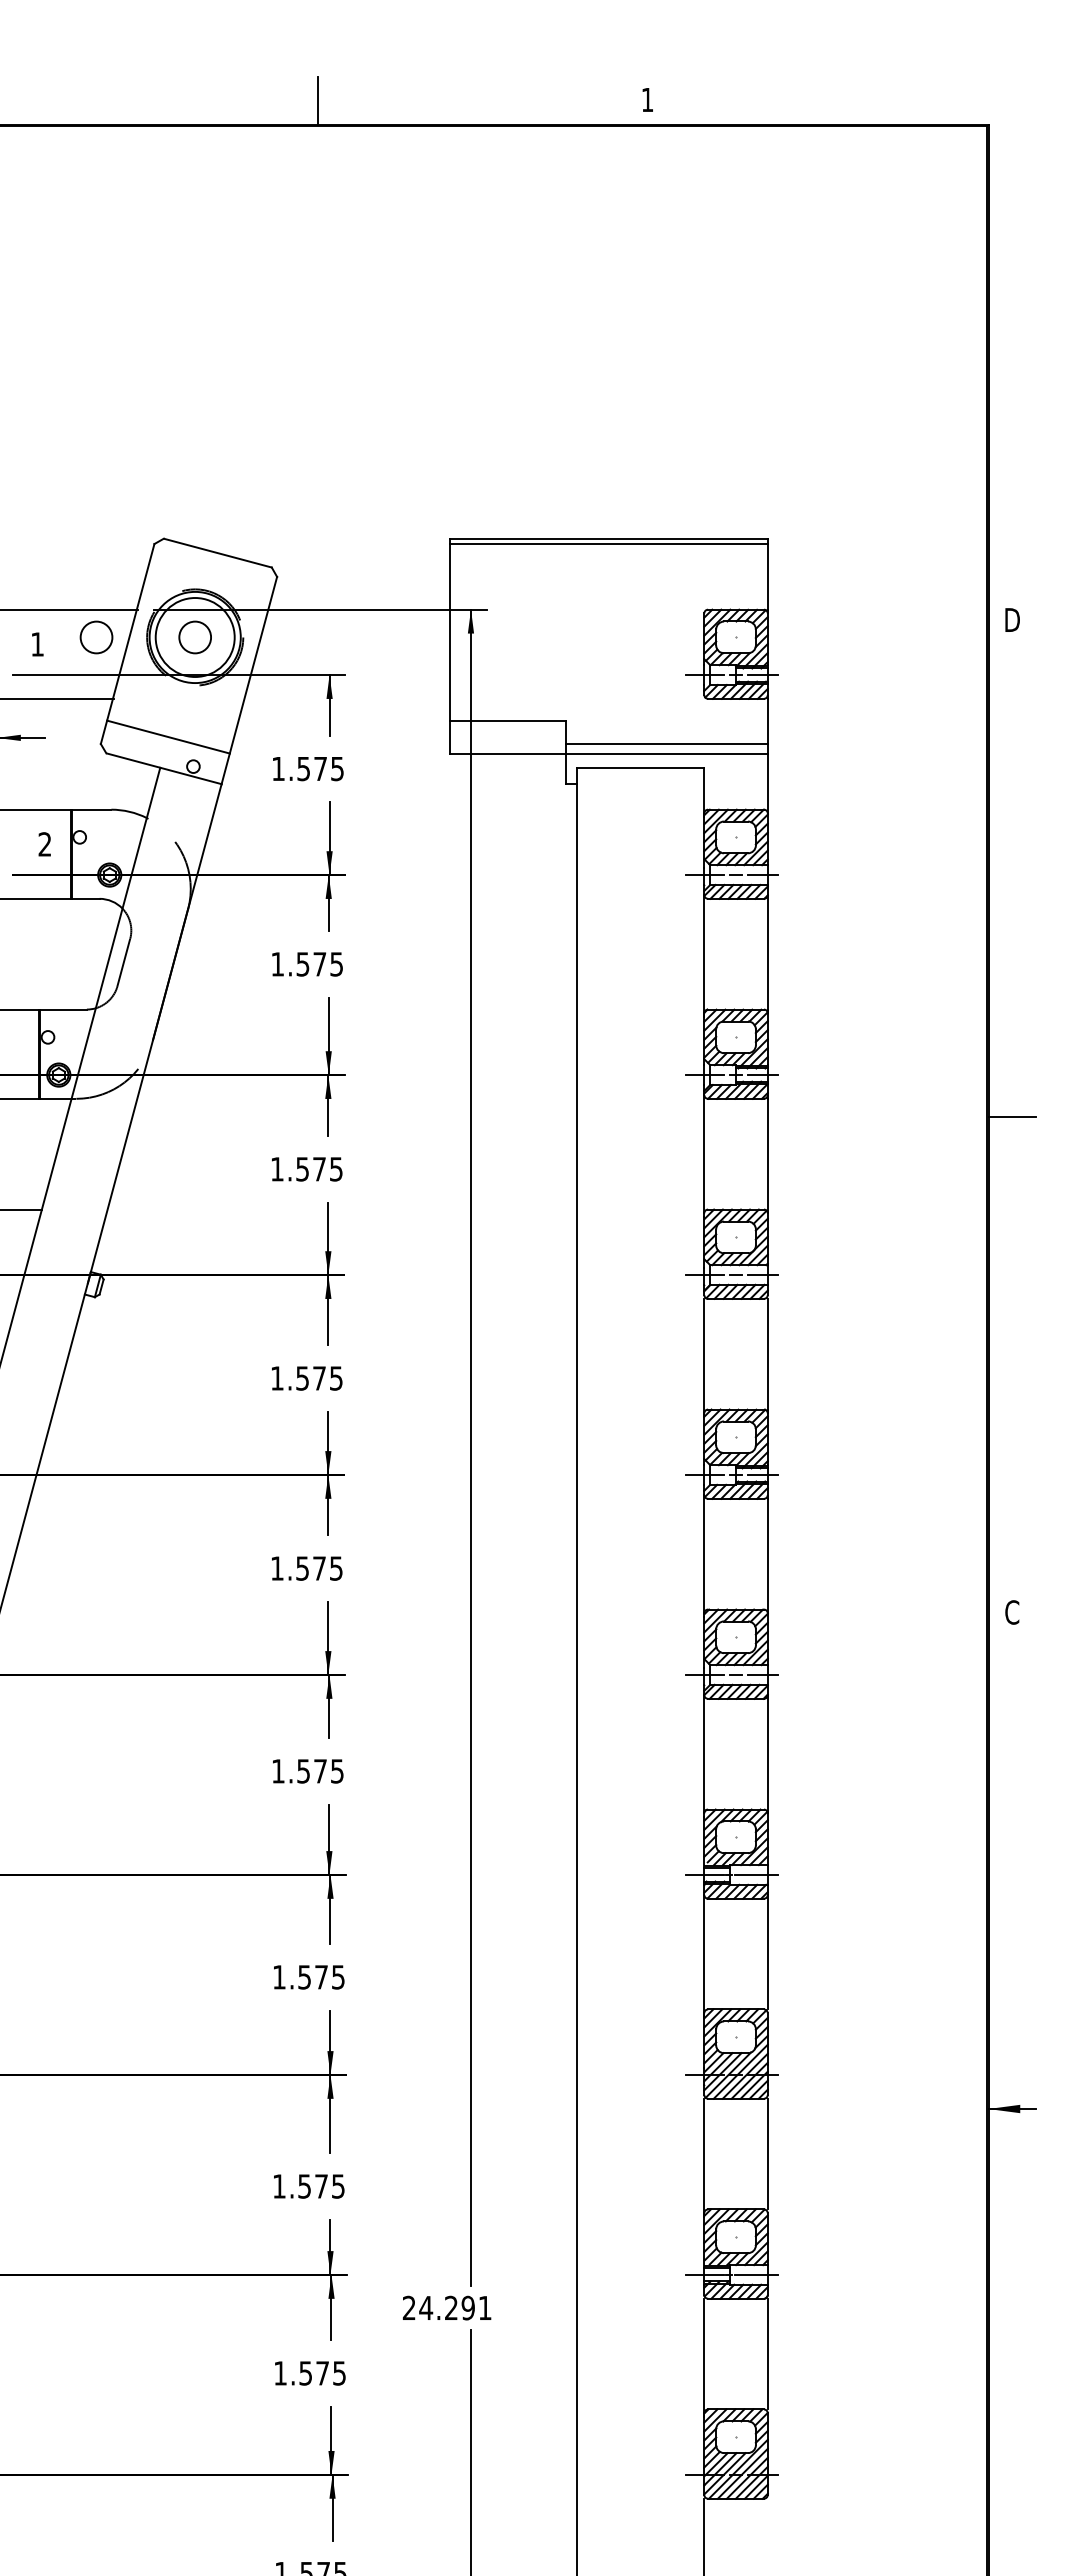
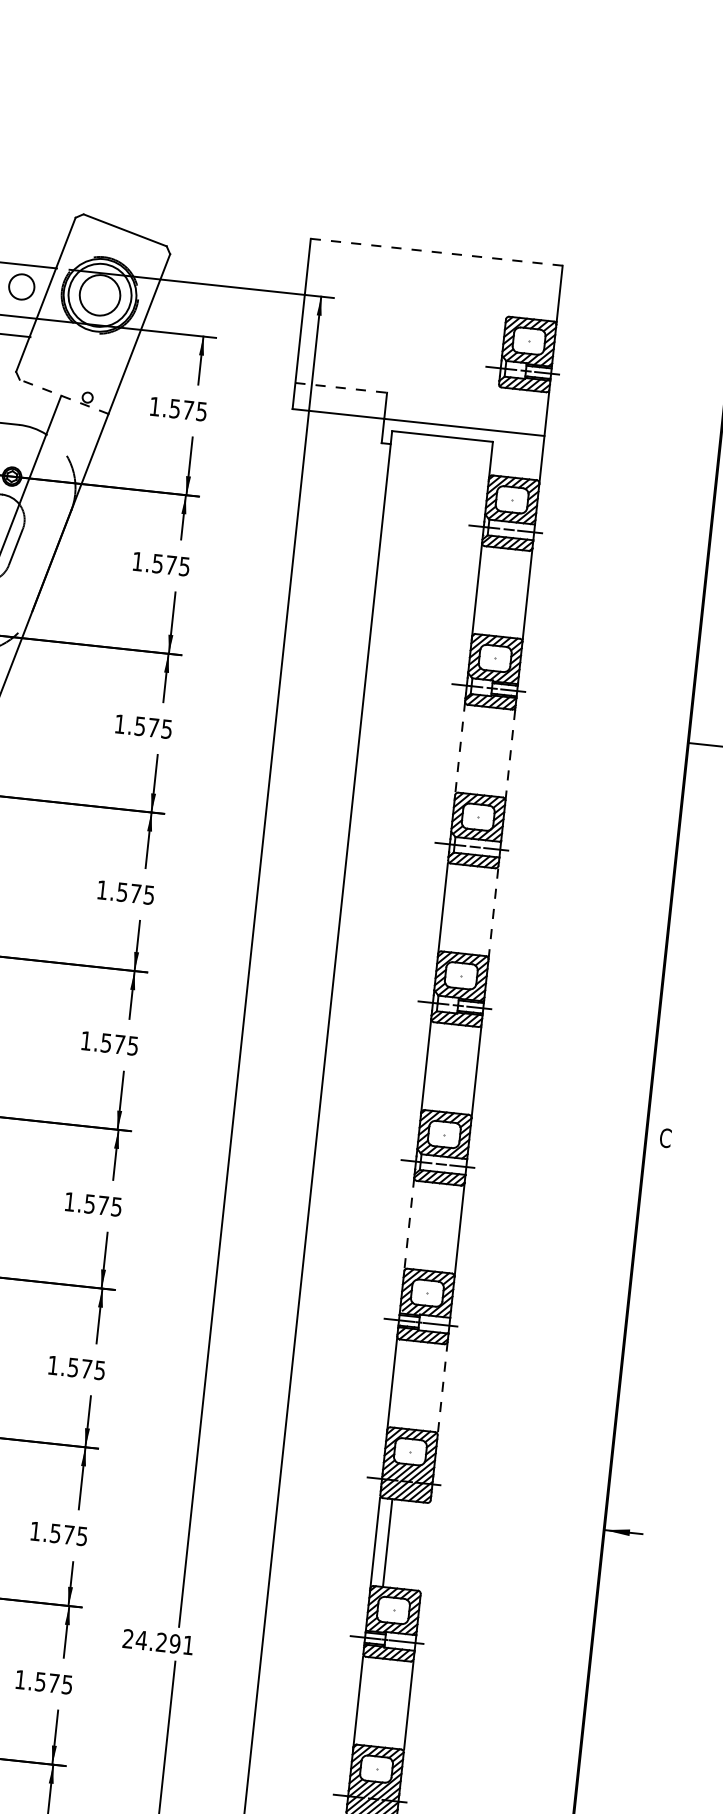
line: (609, 538) -> (437, 251), solid -> dashed
line: (608, 544) -> (435, 256), removed
circle: (195, 637) -> (100, 295), size x1.6
line: (508, 720) -> (341, 387), solid -> dashed
line: (168, 736) -> (70, 371), removed
line: (666, 744) -> (464, 420), removed
line: (163, 768) -> (63, 396), solid -> dashed
line: (704, 1154) -> (460, 748), solid -> dashed
line: (767, 1156) -> (510, 755), solid -> dashed
line: (767, 1354) -> (493, 912), solid -> dashed
line: (704, 1754) -> (409, 1224), solid -> dashed
line: (767, 1952) -> (442, 1387), solid -> dashed
line: (767, 2153) -> (387, 1542), moved

